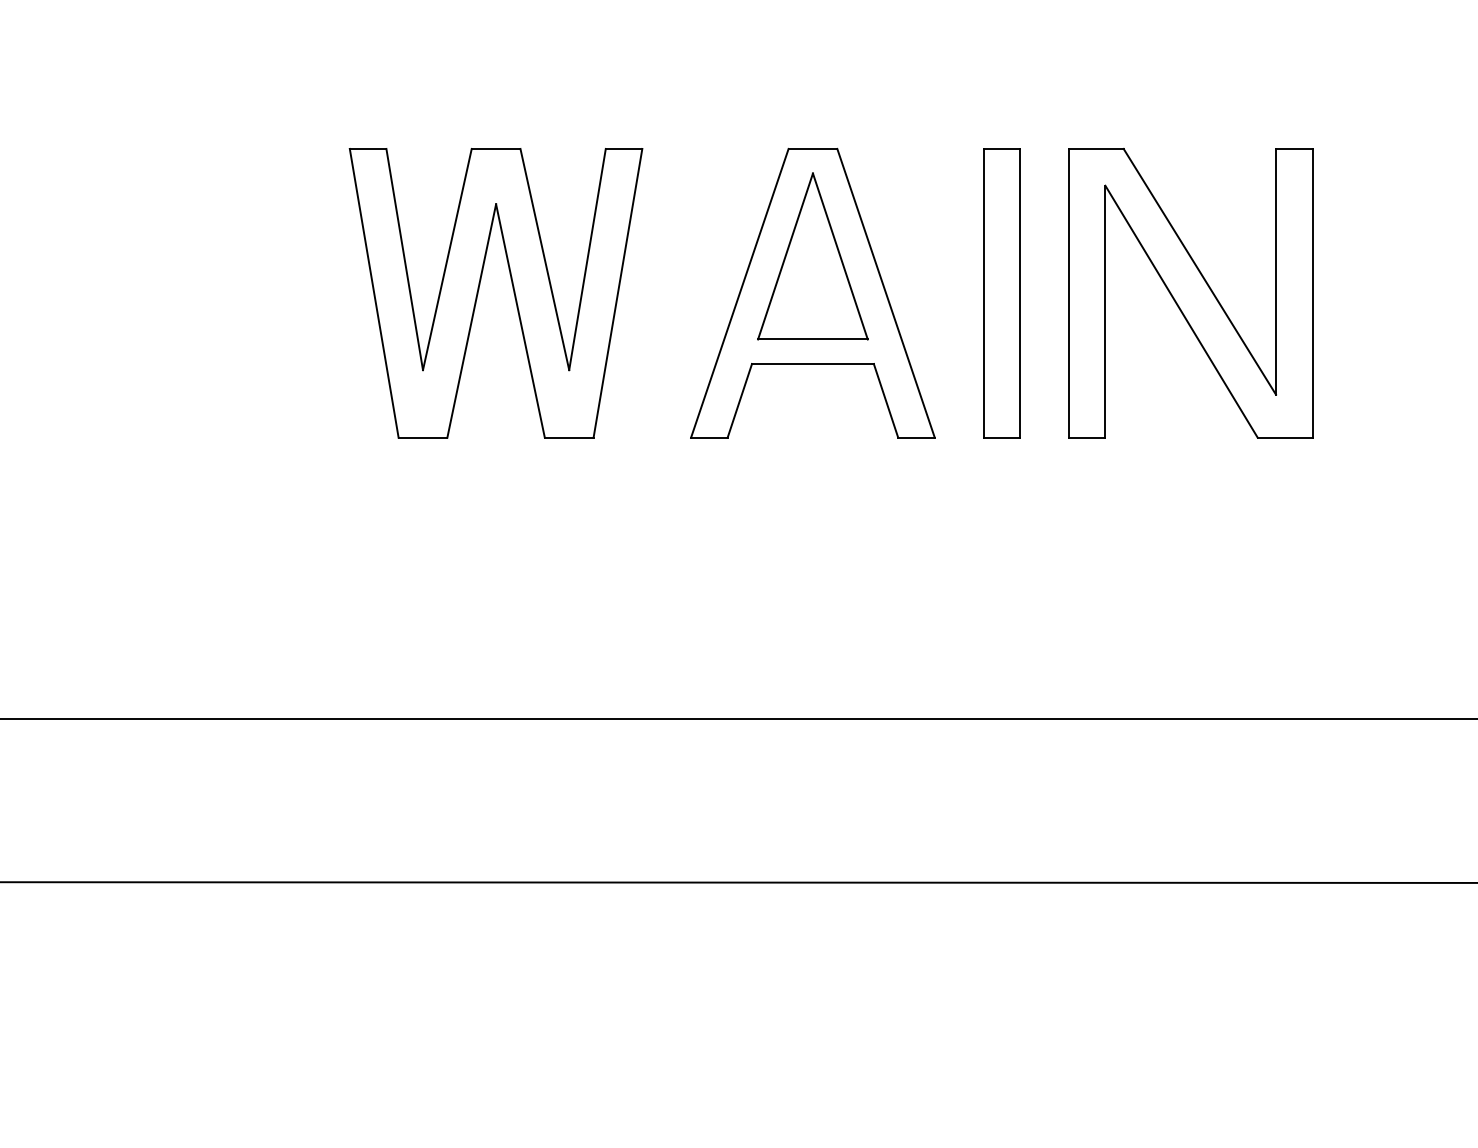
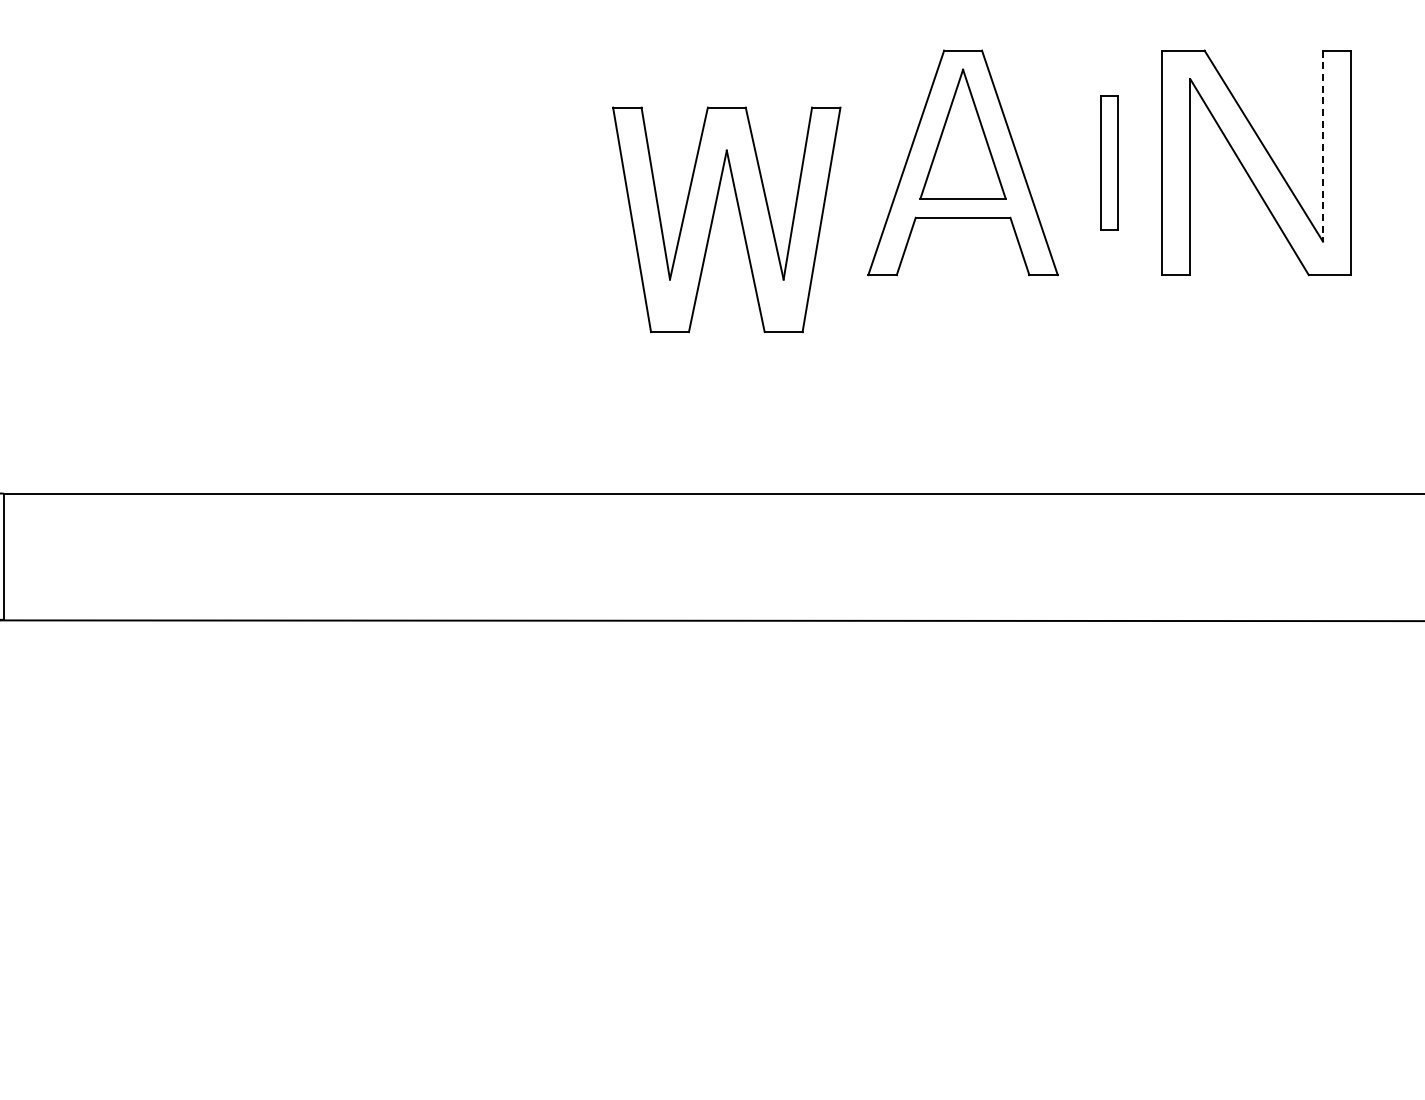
line: (1276, 272) -> (1323, 146), solid -> dashed
part: (480, 287) -> (714, 215), moved
part: (1001, 292) -> (1109, 162), size x0.6

